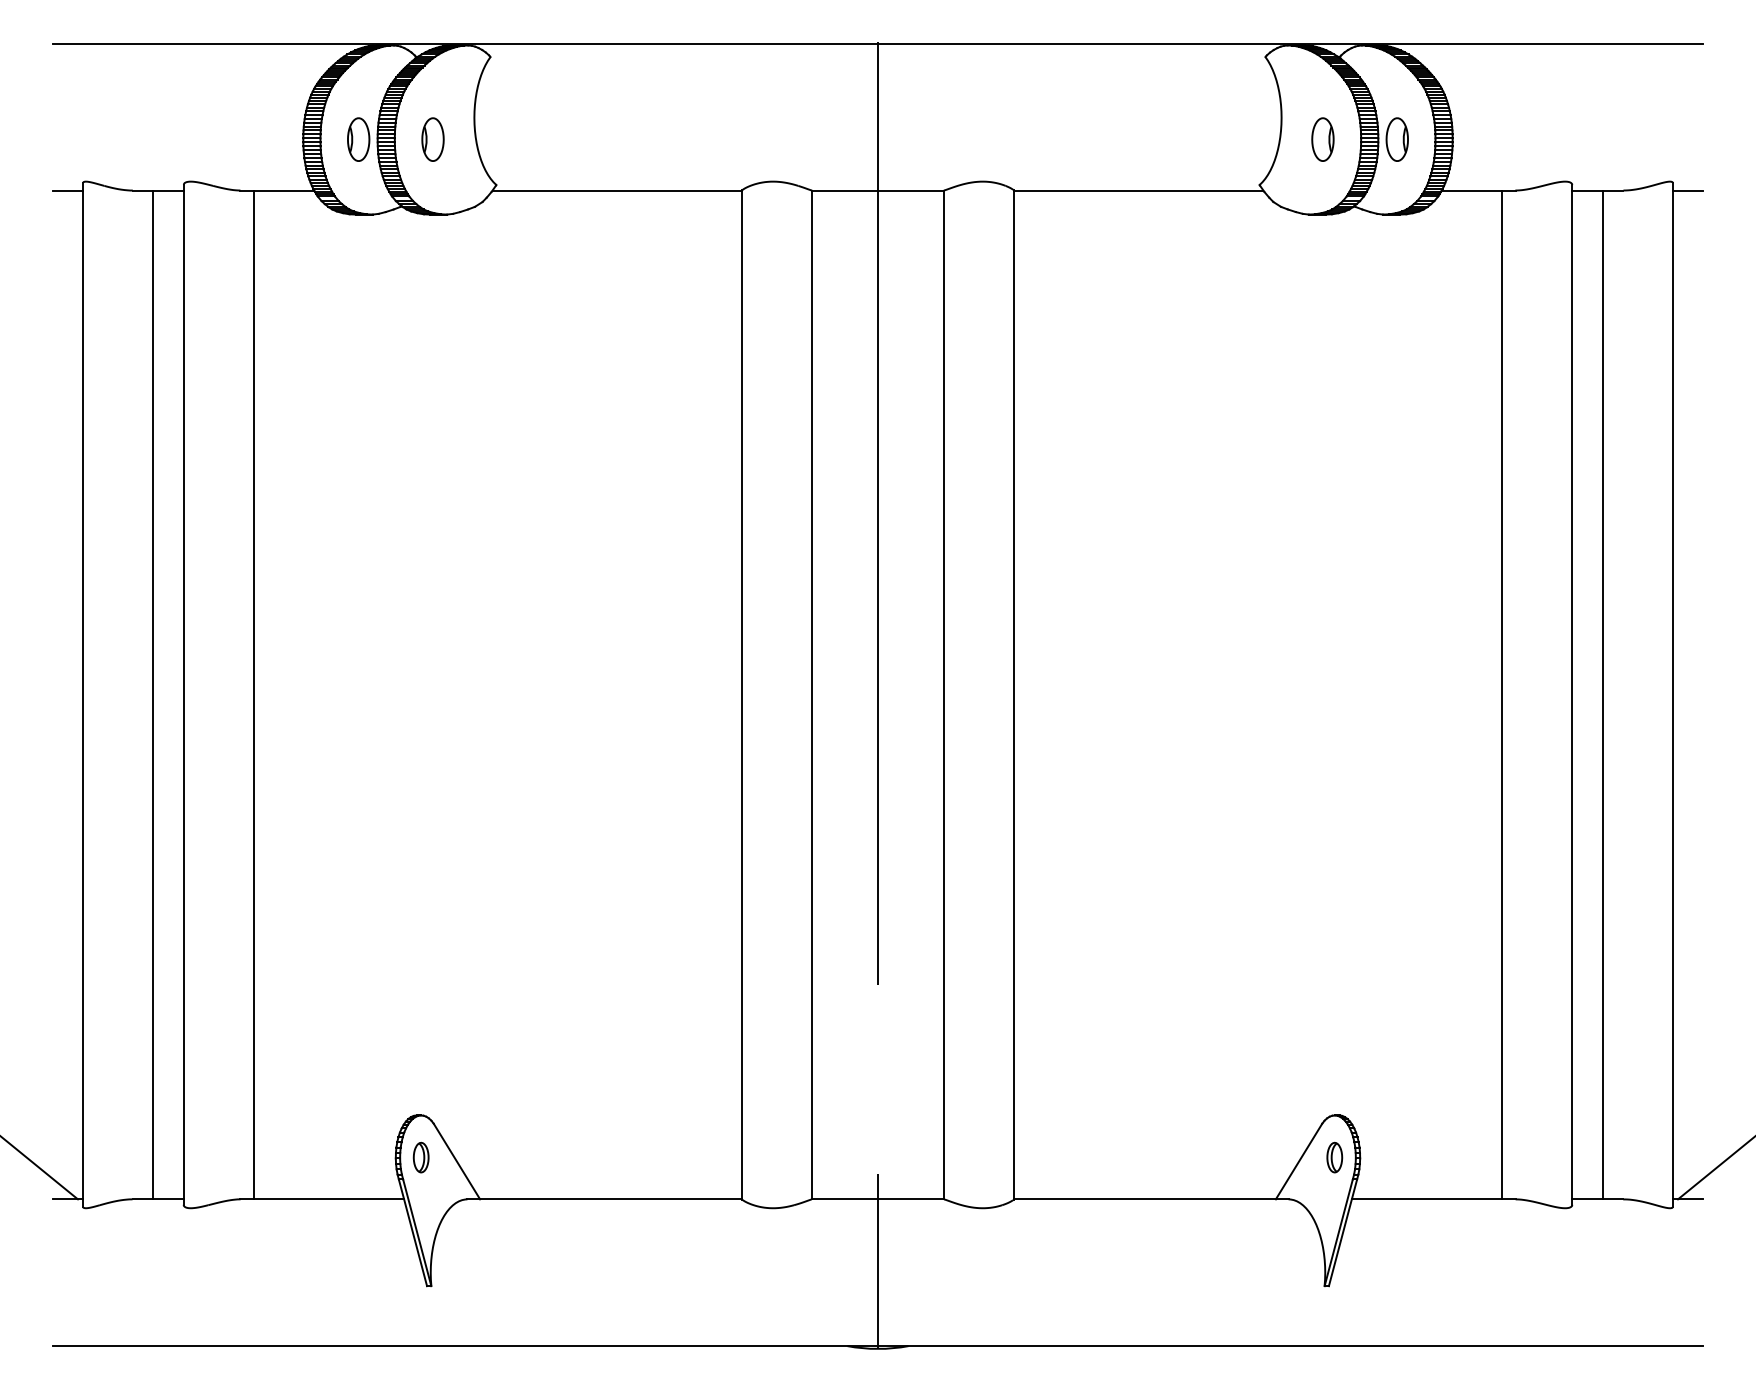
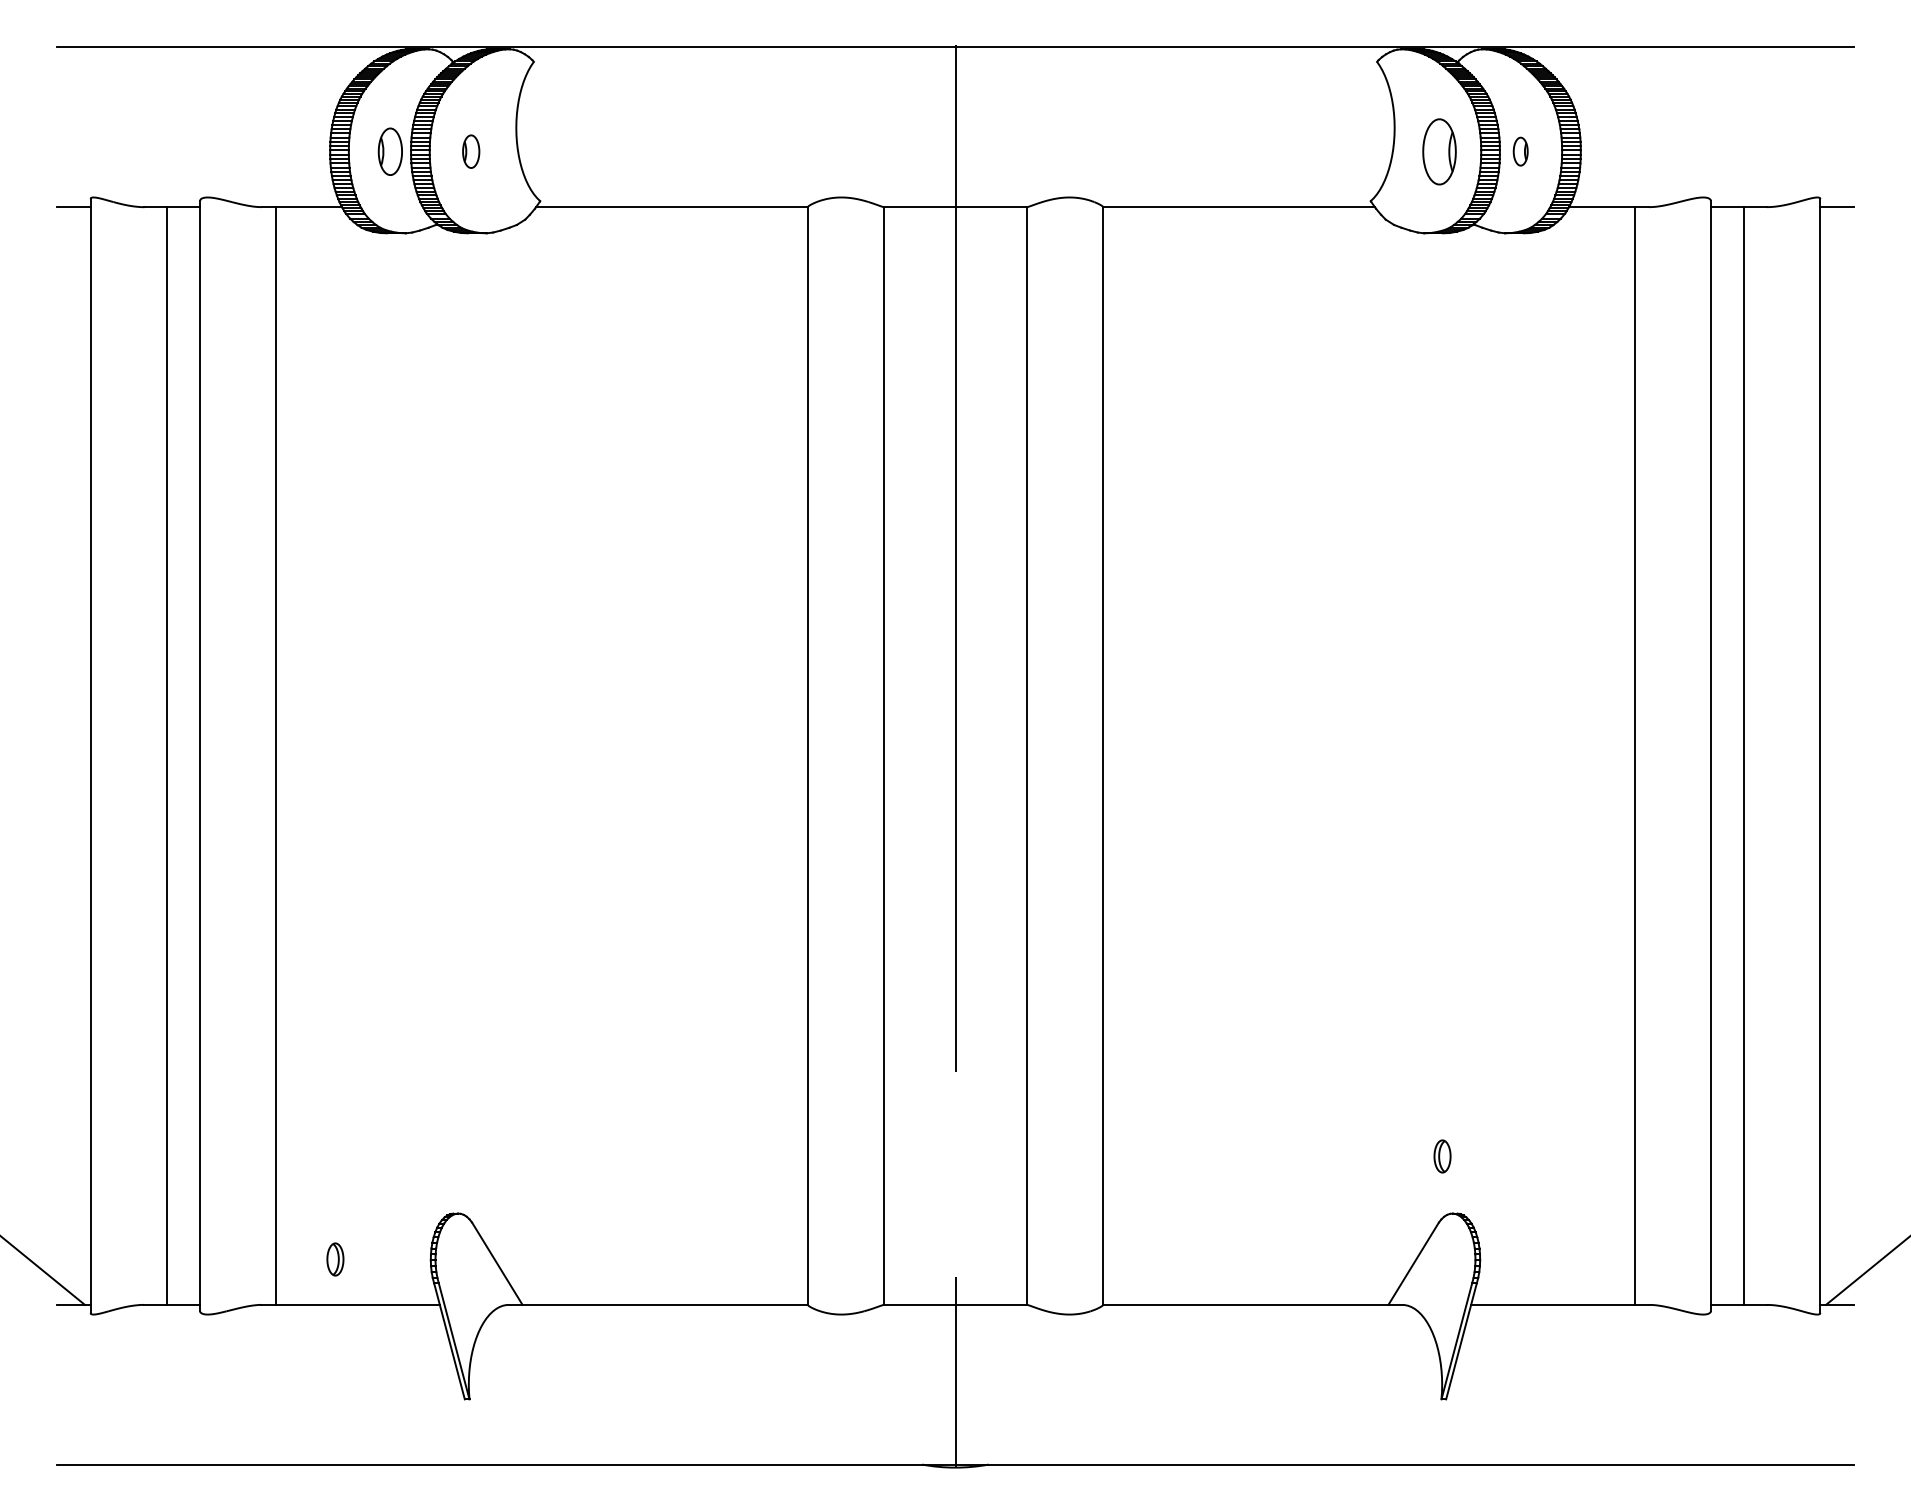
part: (432, 139) -> (470, 151), size x0.7
part: (1322, 139) -> (1439, 151), size x1.4
part: (1397, 139) -> (1520, 151), size x0.6
part: (421, 1157) -> (335, 1259), moved
part: (1334, 1157) -> (1442, 1156), moved

